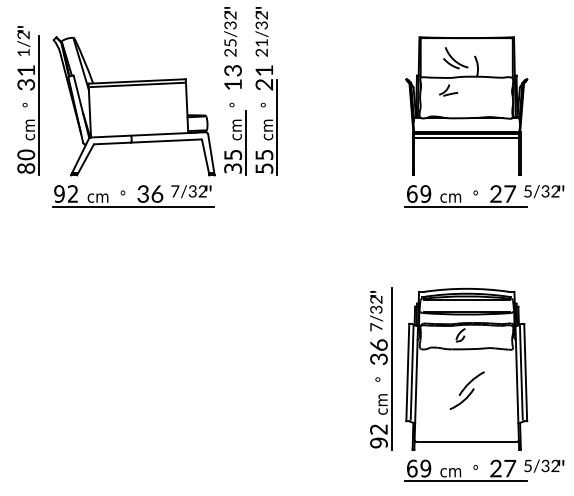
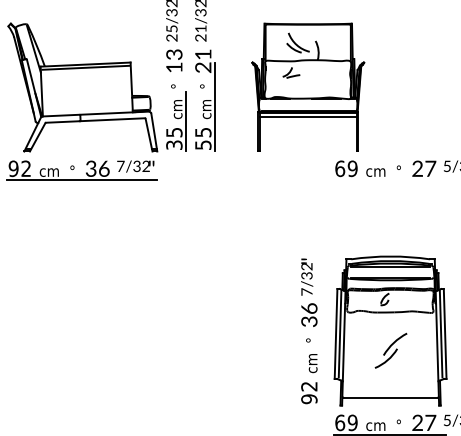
part: (466, 105) -> (308, 86), moved
line: (466, 206) -> (390, 180), removed
line: (391, 368) -> (320, 330), removed

